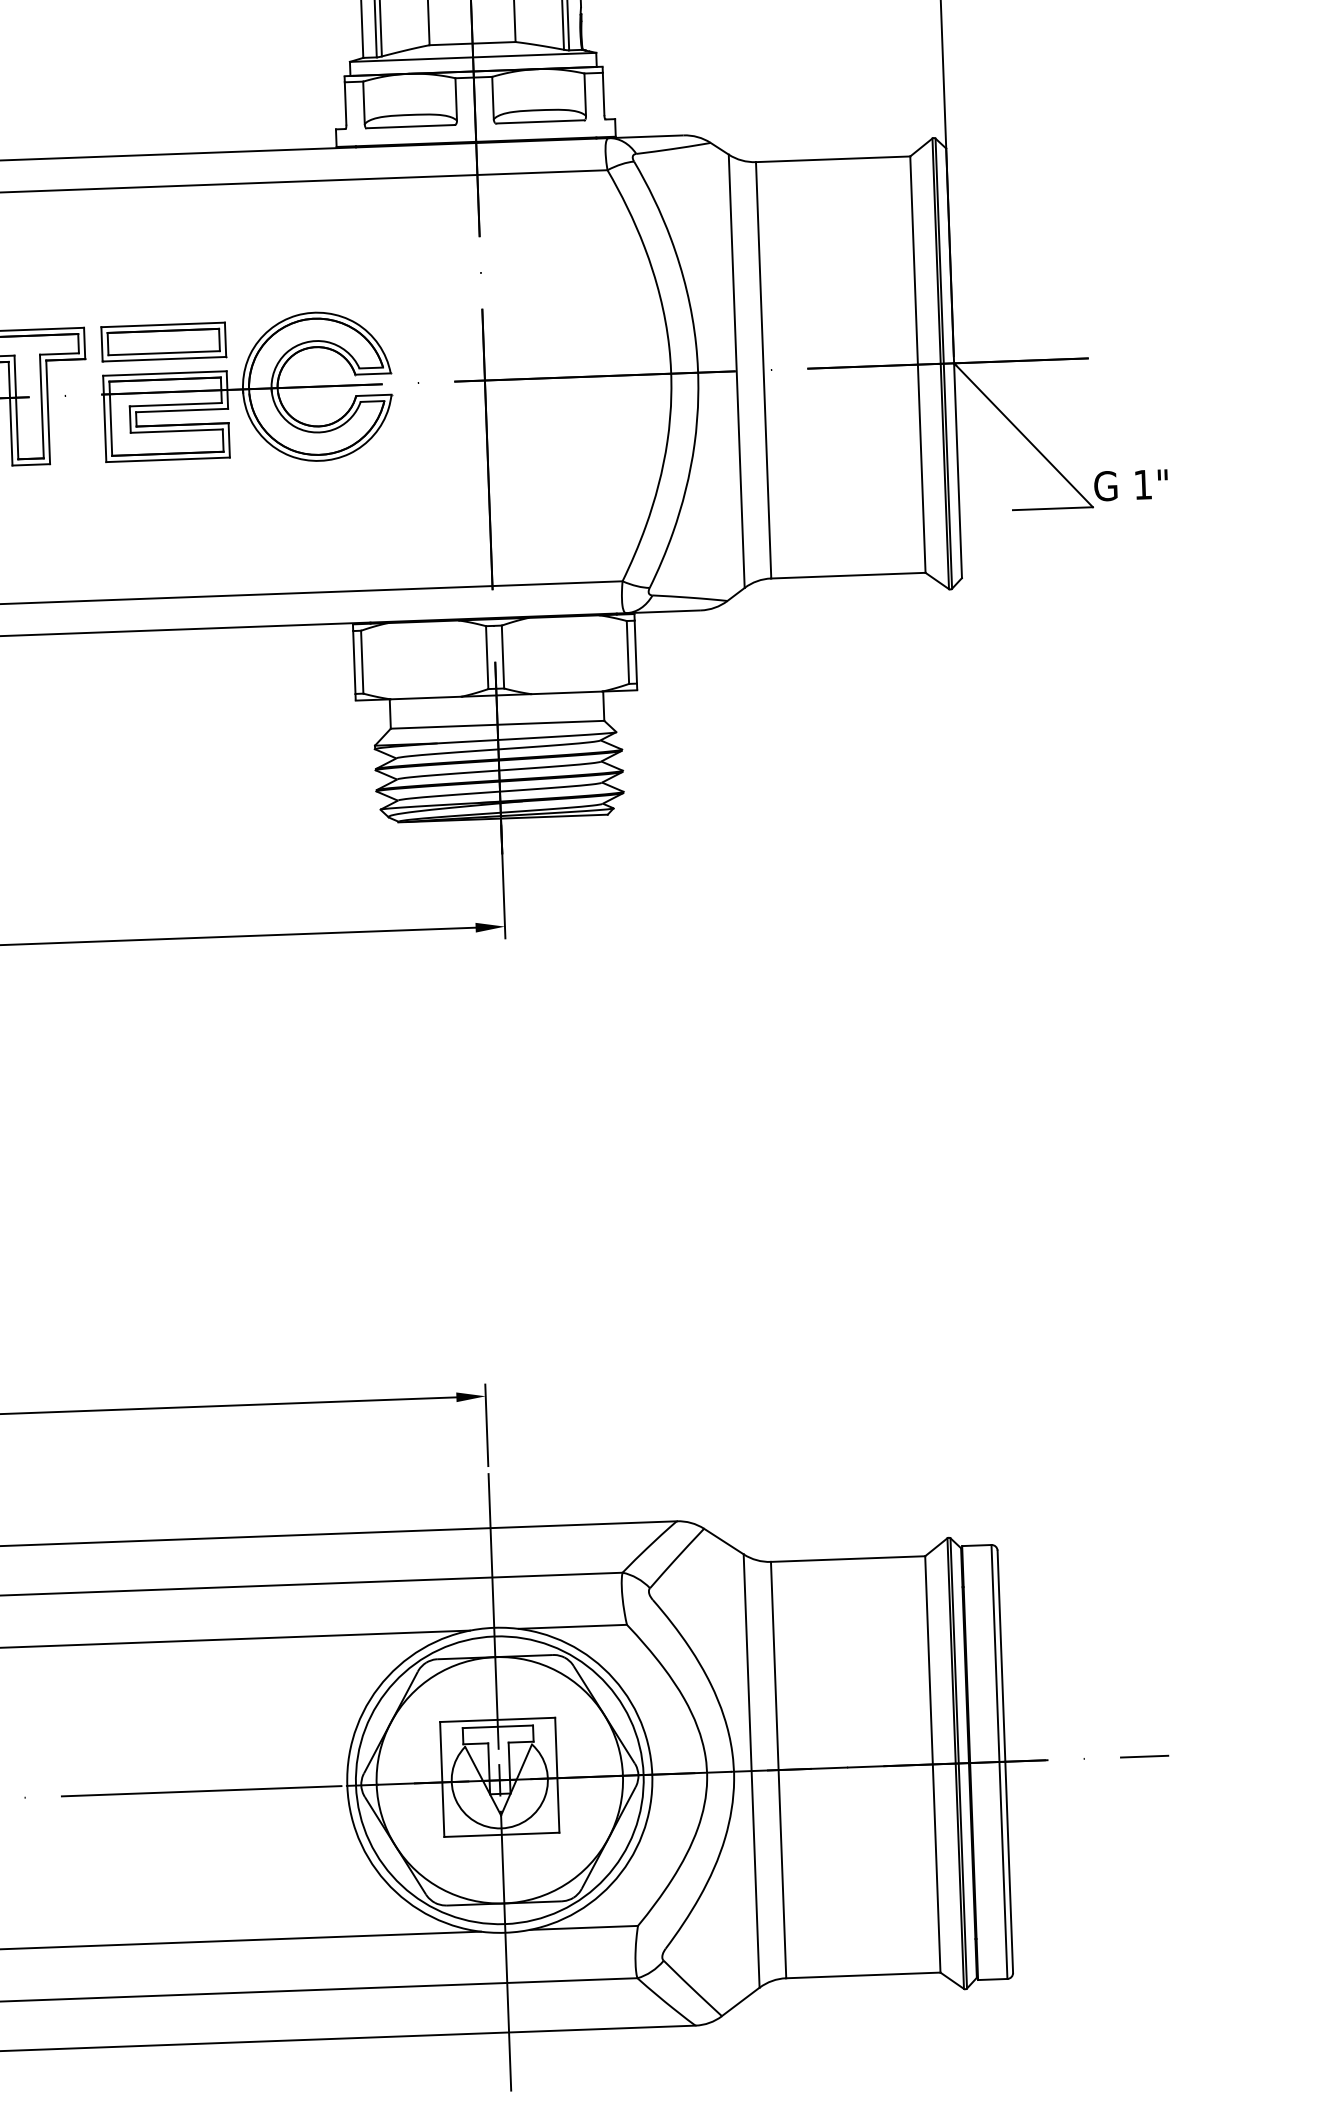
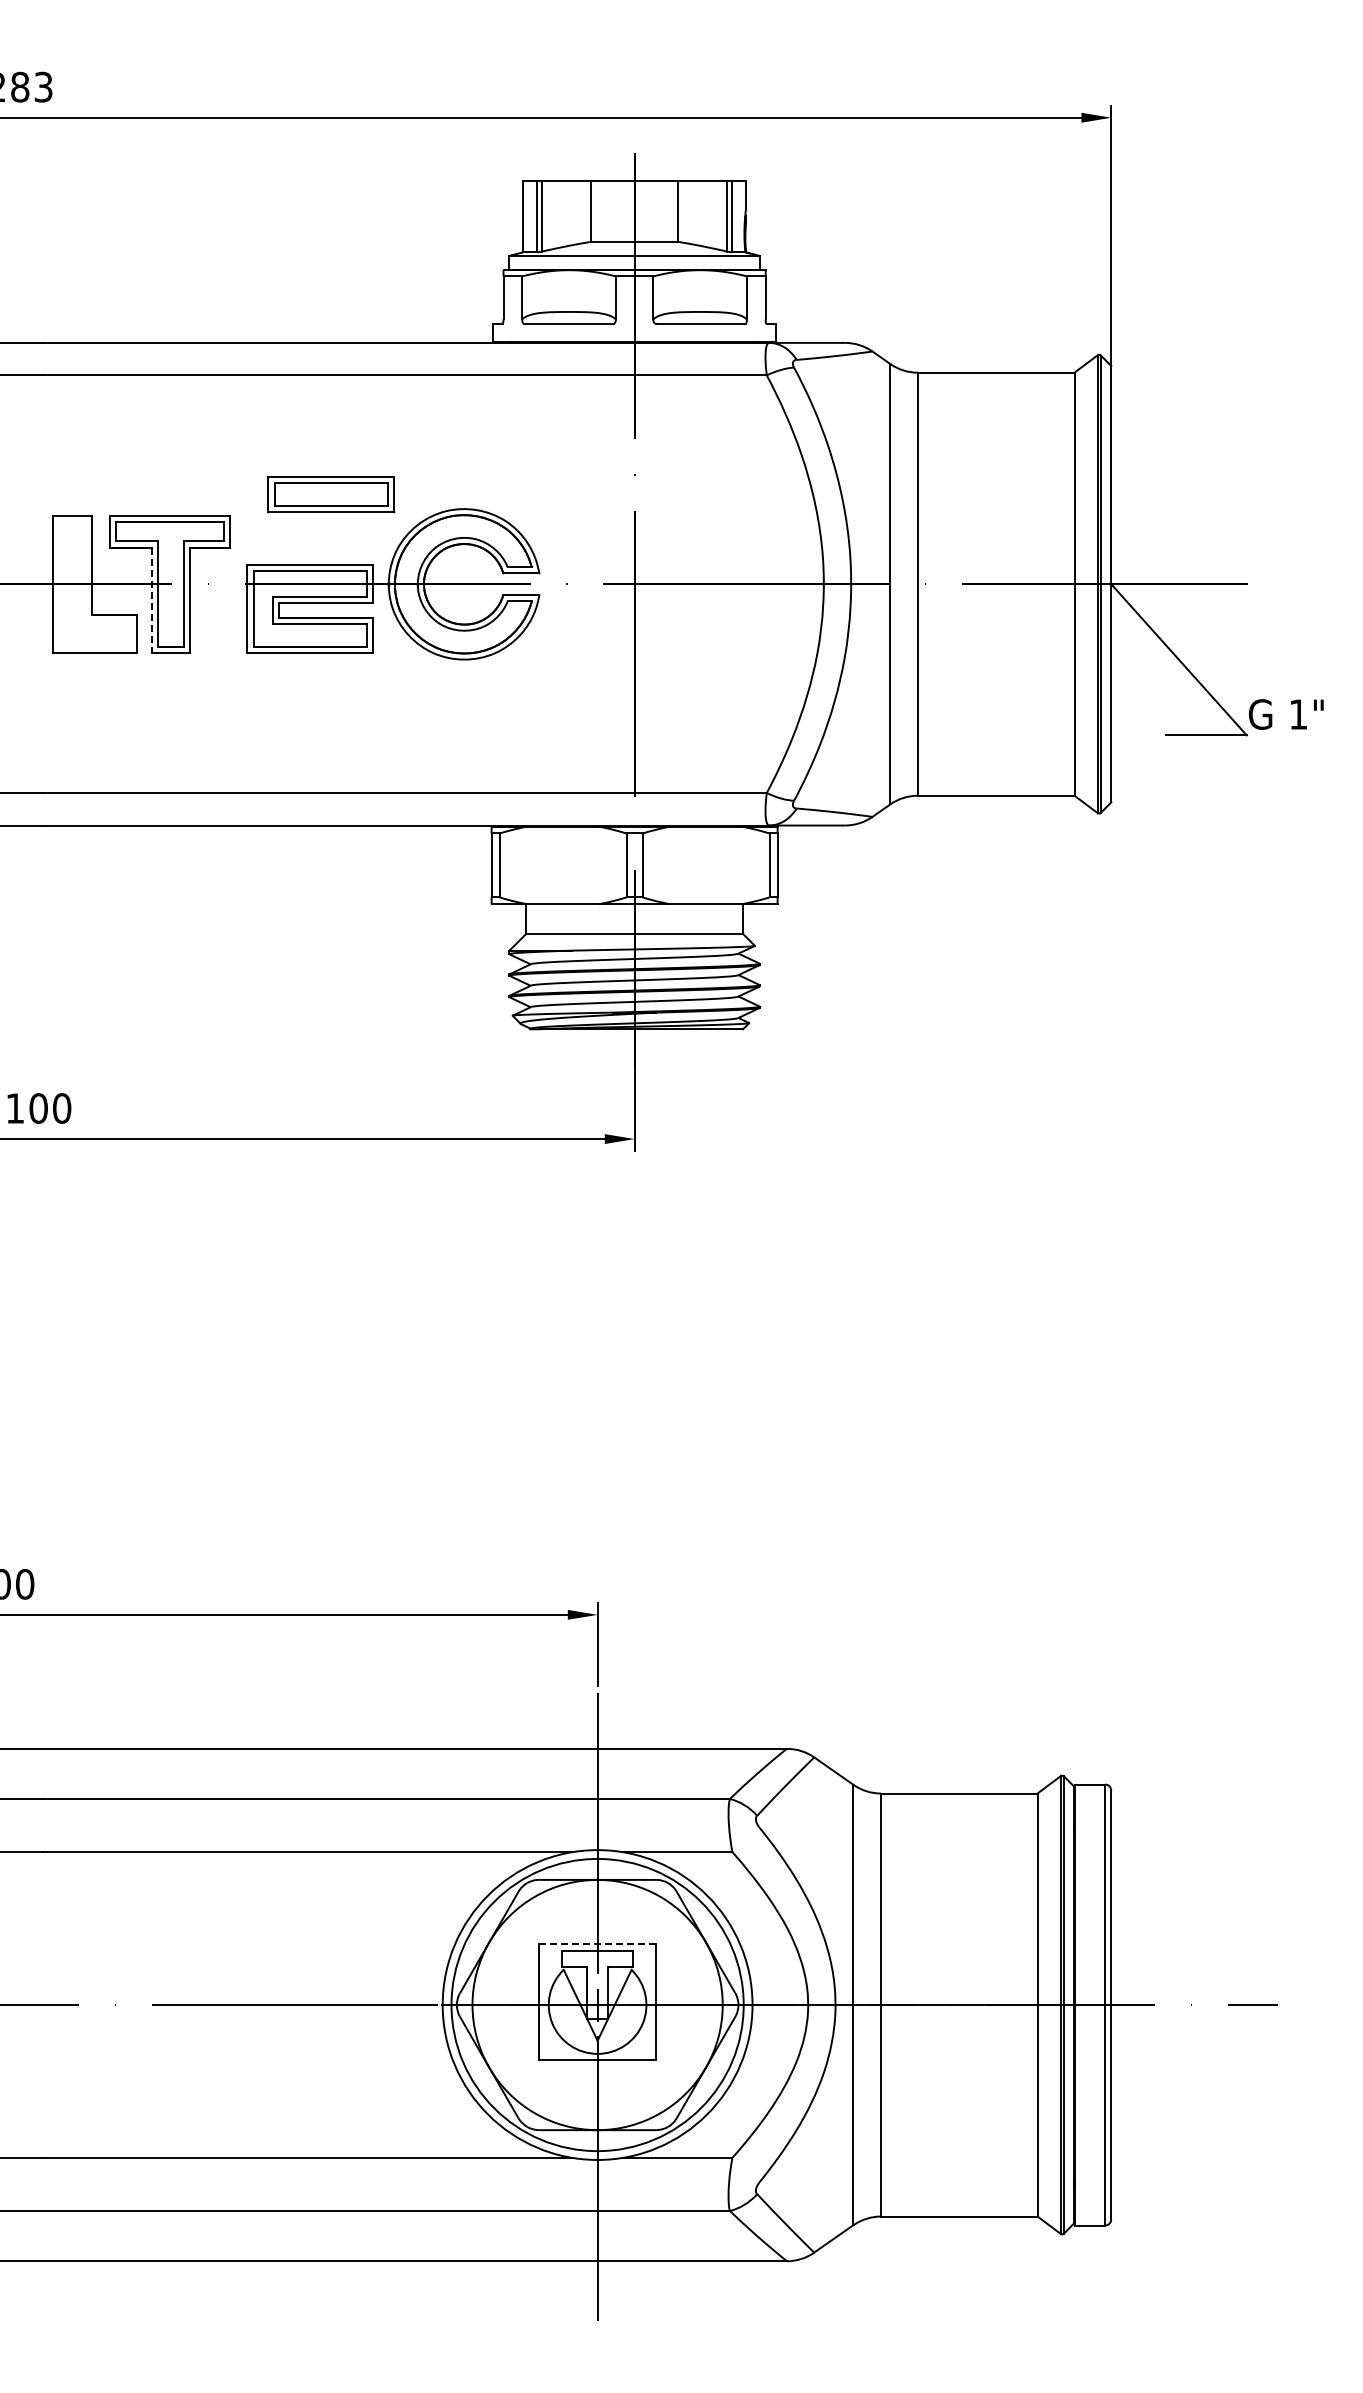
part: (164, 342) -> (331, 494), moved
line: (11, 413) -> (152, 600), solid -> dashed
line: (497, 1719) -> (597, 1943), solid -> dashed

